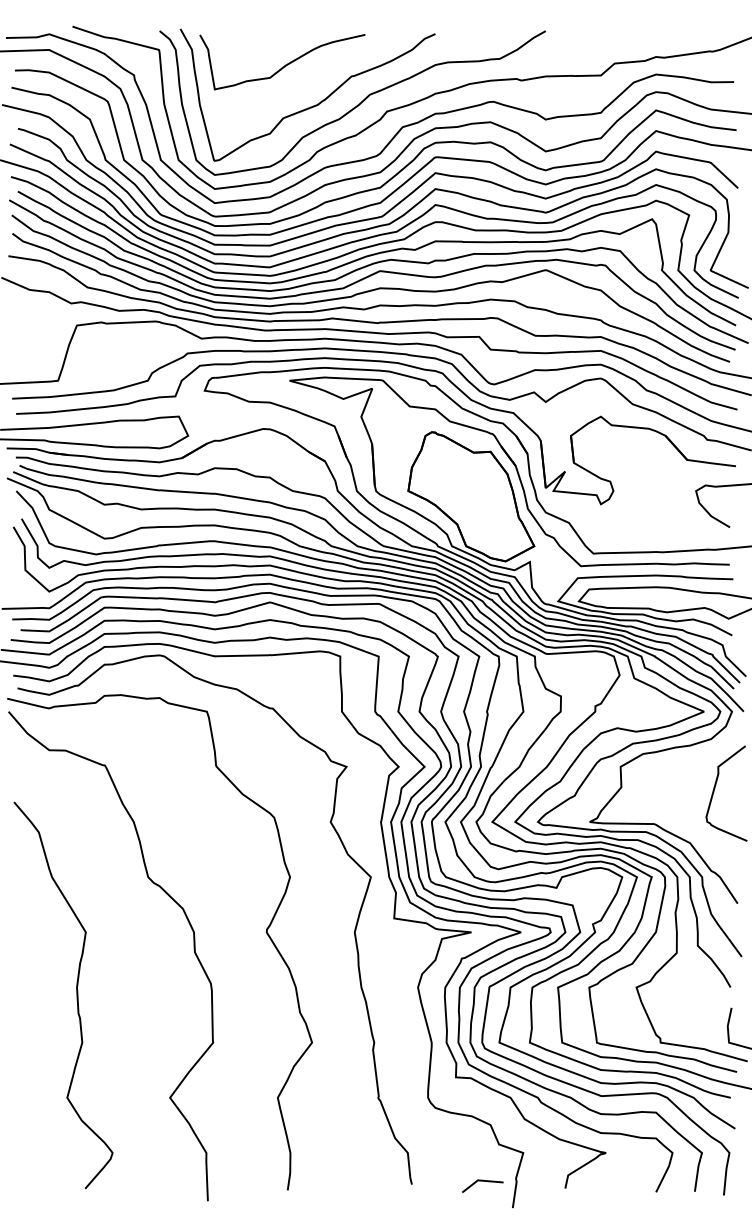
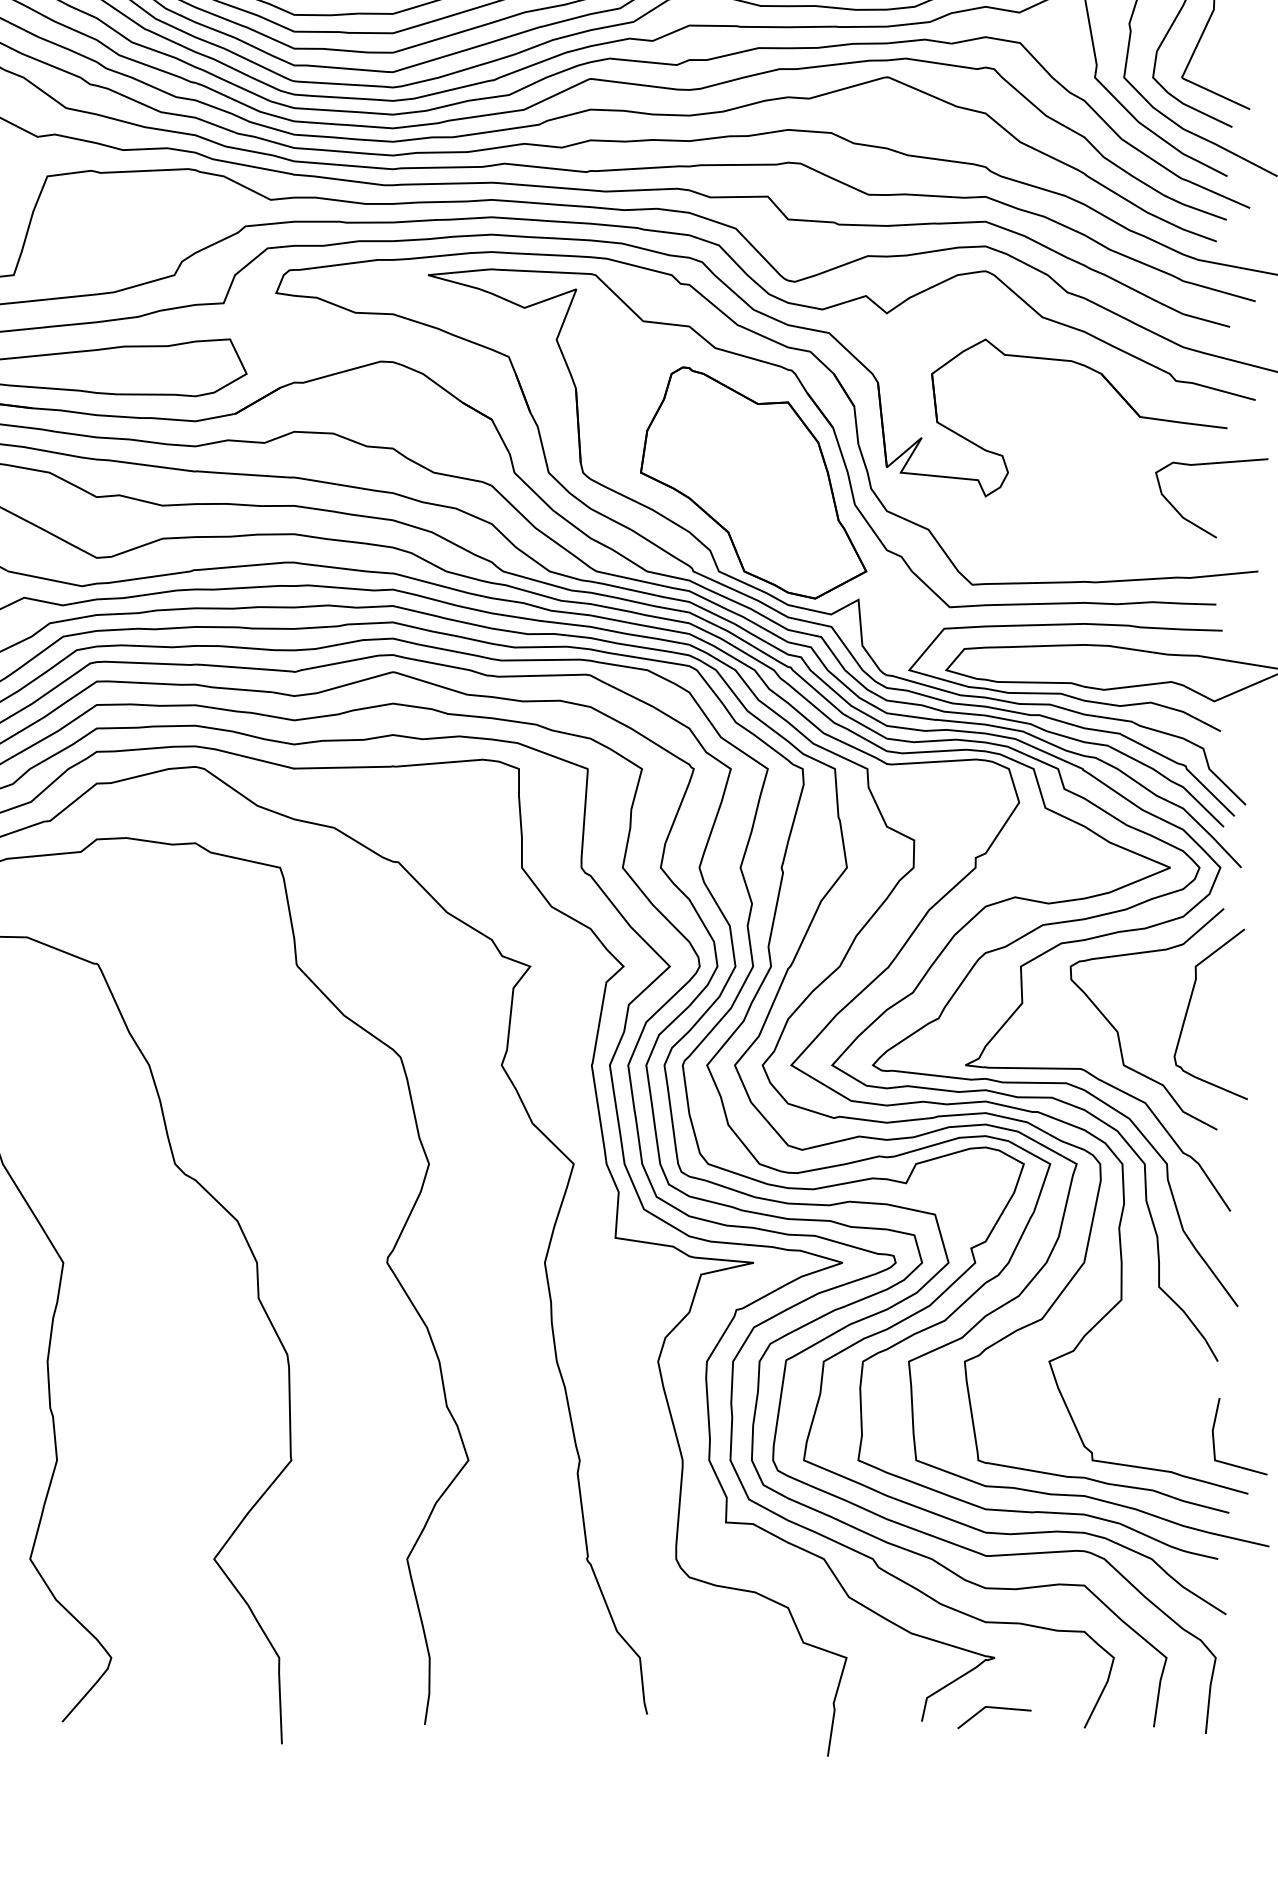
curve: (675, 802) -> (1119, 1030), added
line: (482, 1181) -> (993, 1708), moved

